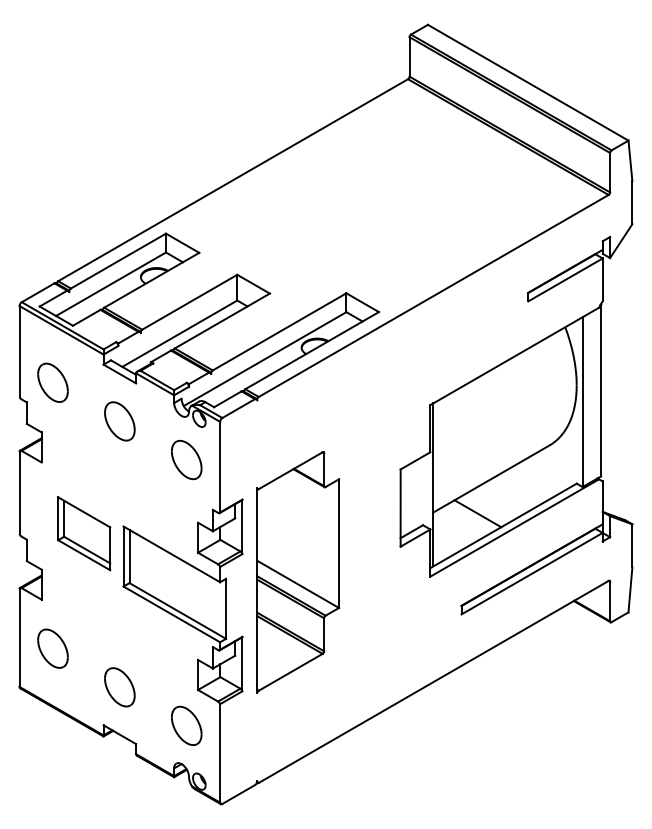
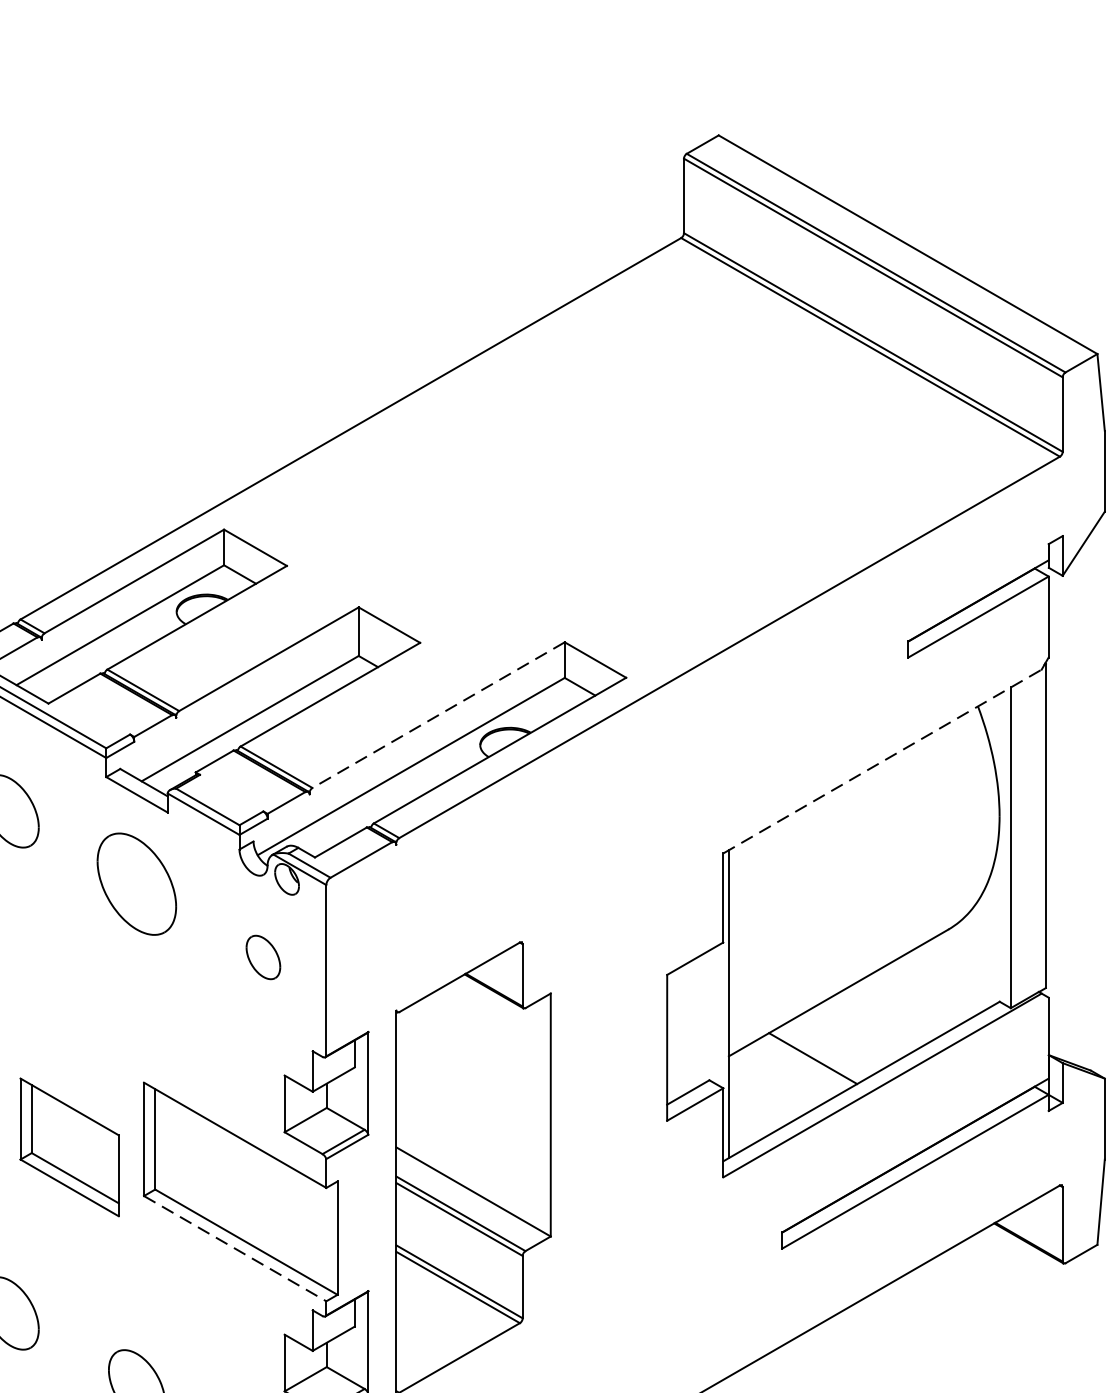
line: (279, 332) -> (438, 716), solid -> dashed
line: (515, 356) -> (884, 761), solid -> dashed
part: (119, 421) -> (136, 884), size x1.4
part: (186, 460) -> (262, 958), size x0.6
part: (84, 533) -> (70, 1146), moved
line: (171, 614) -> (234, 1248), solid -> dashed

